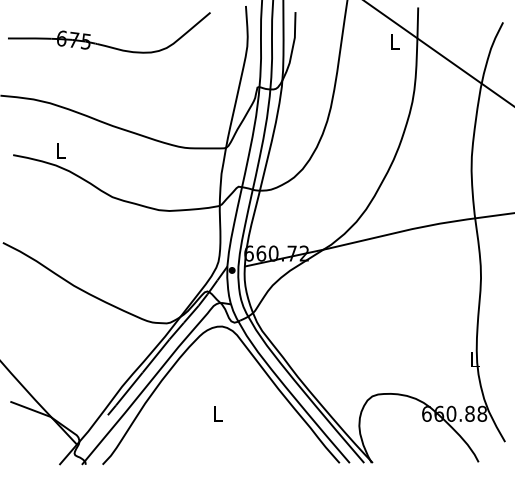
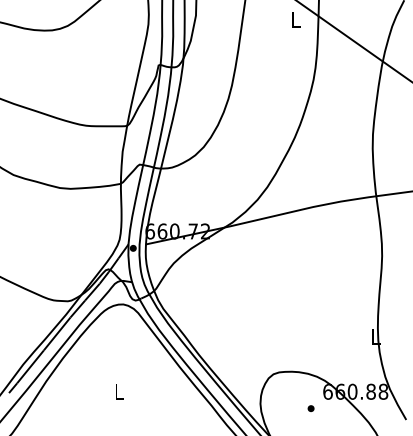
part: (409, 430) -> (310, 408), added

